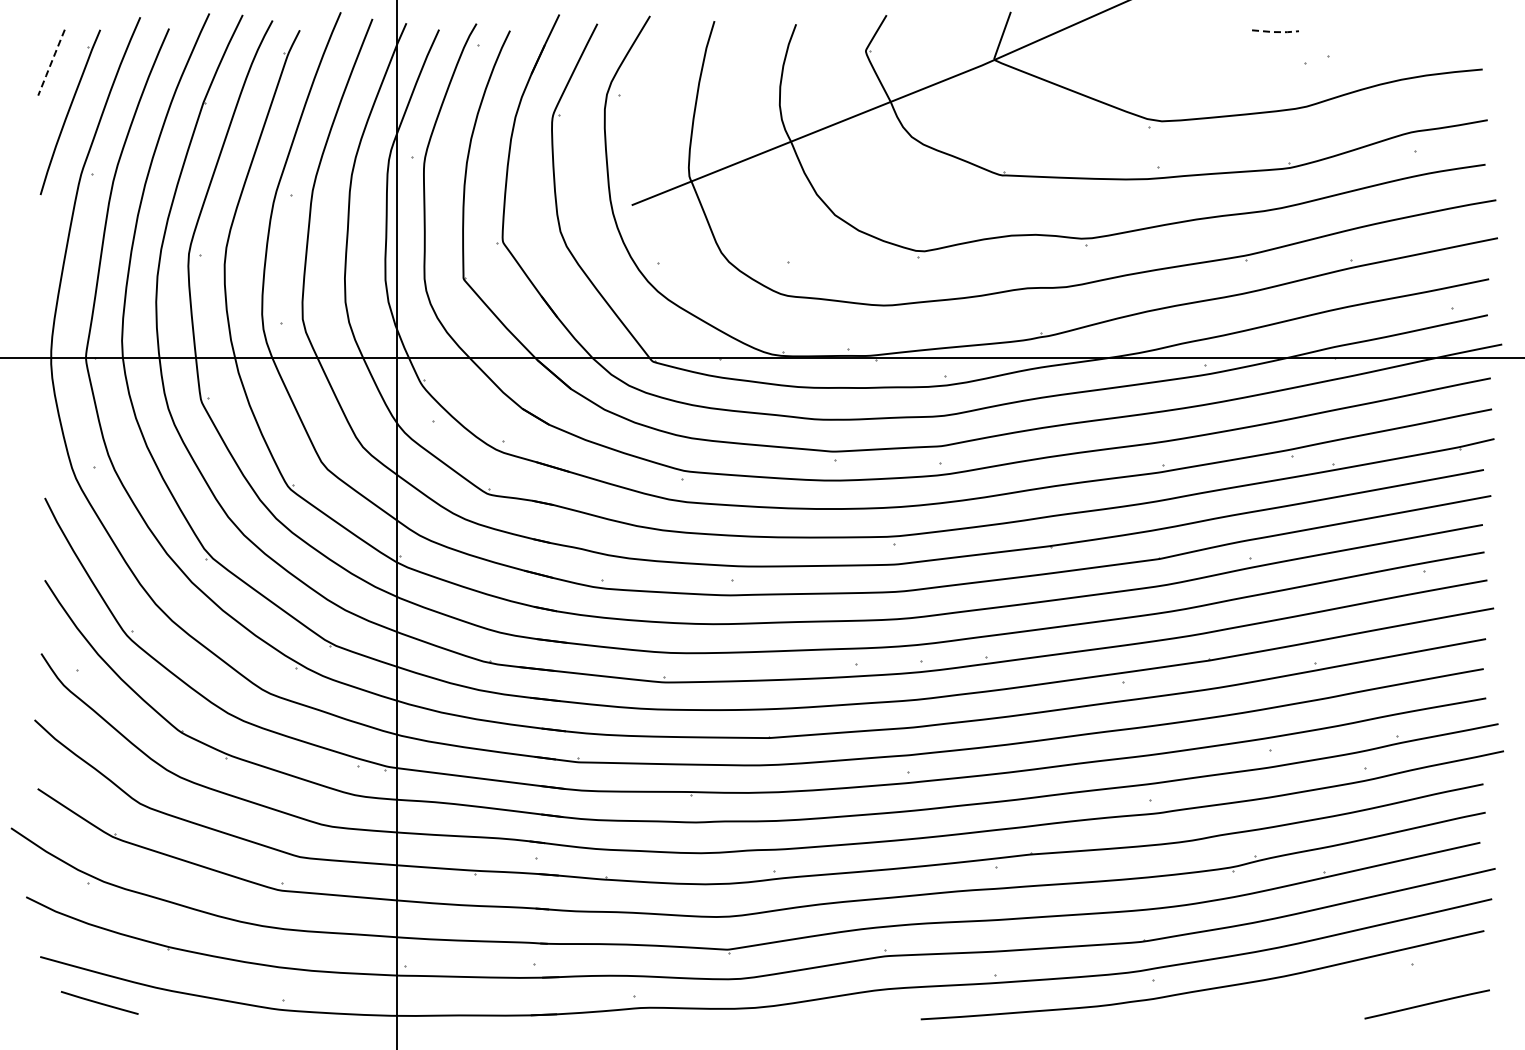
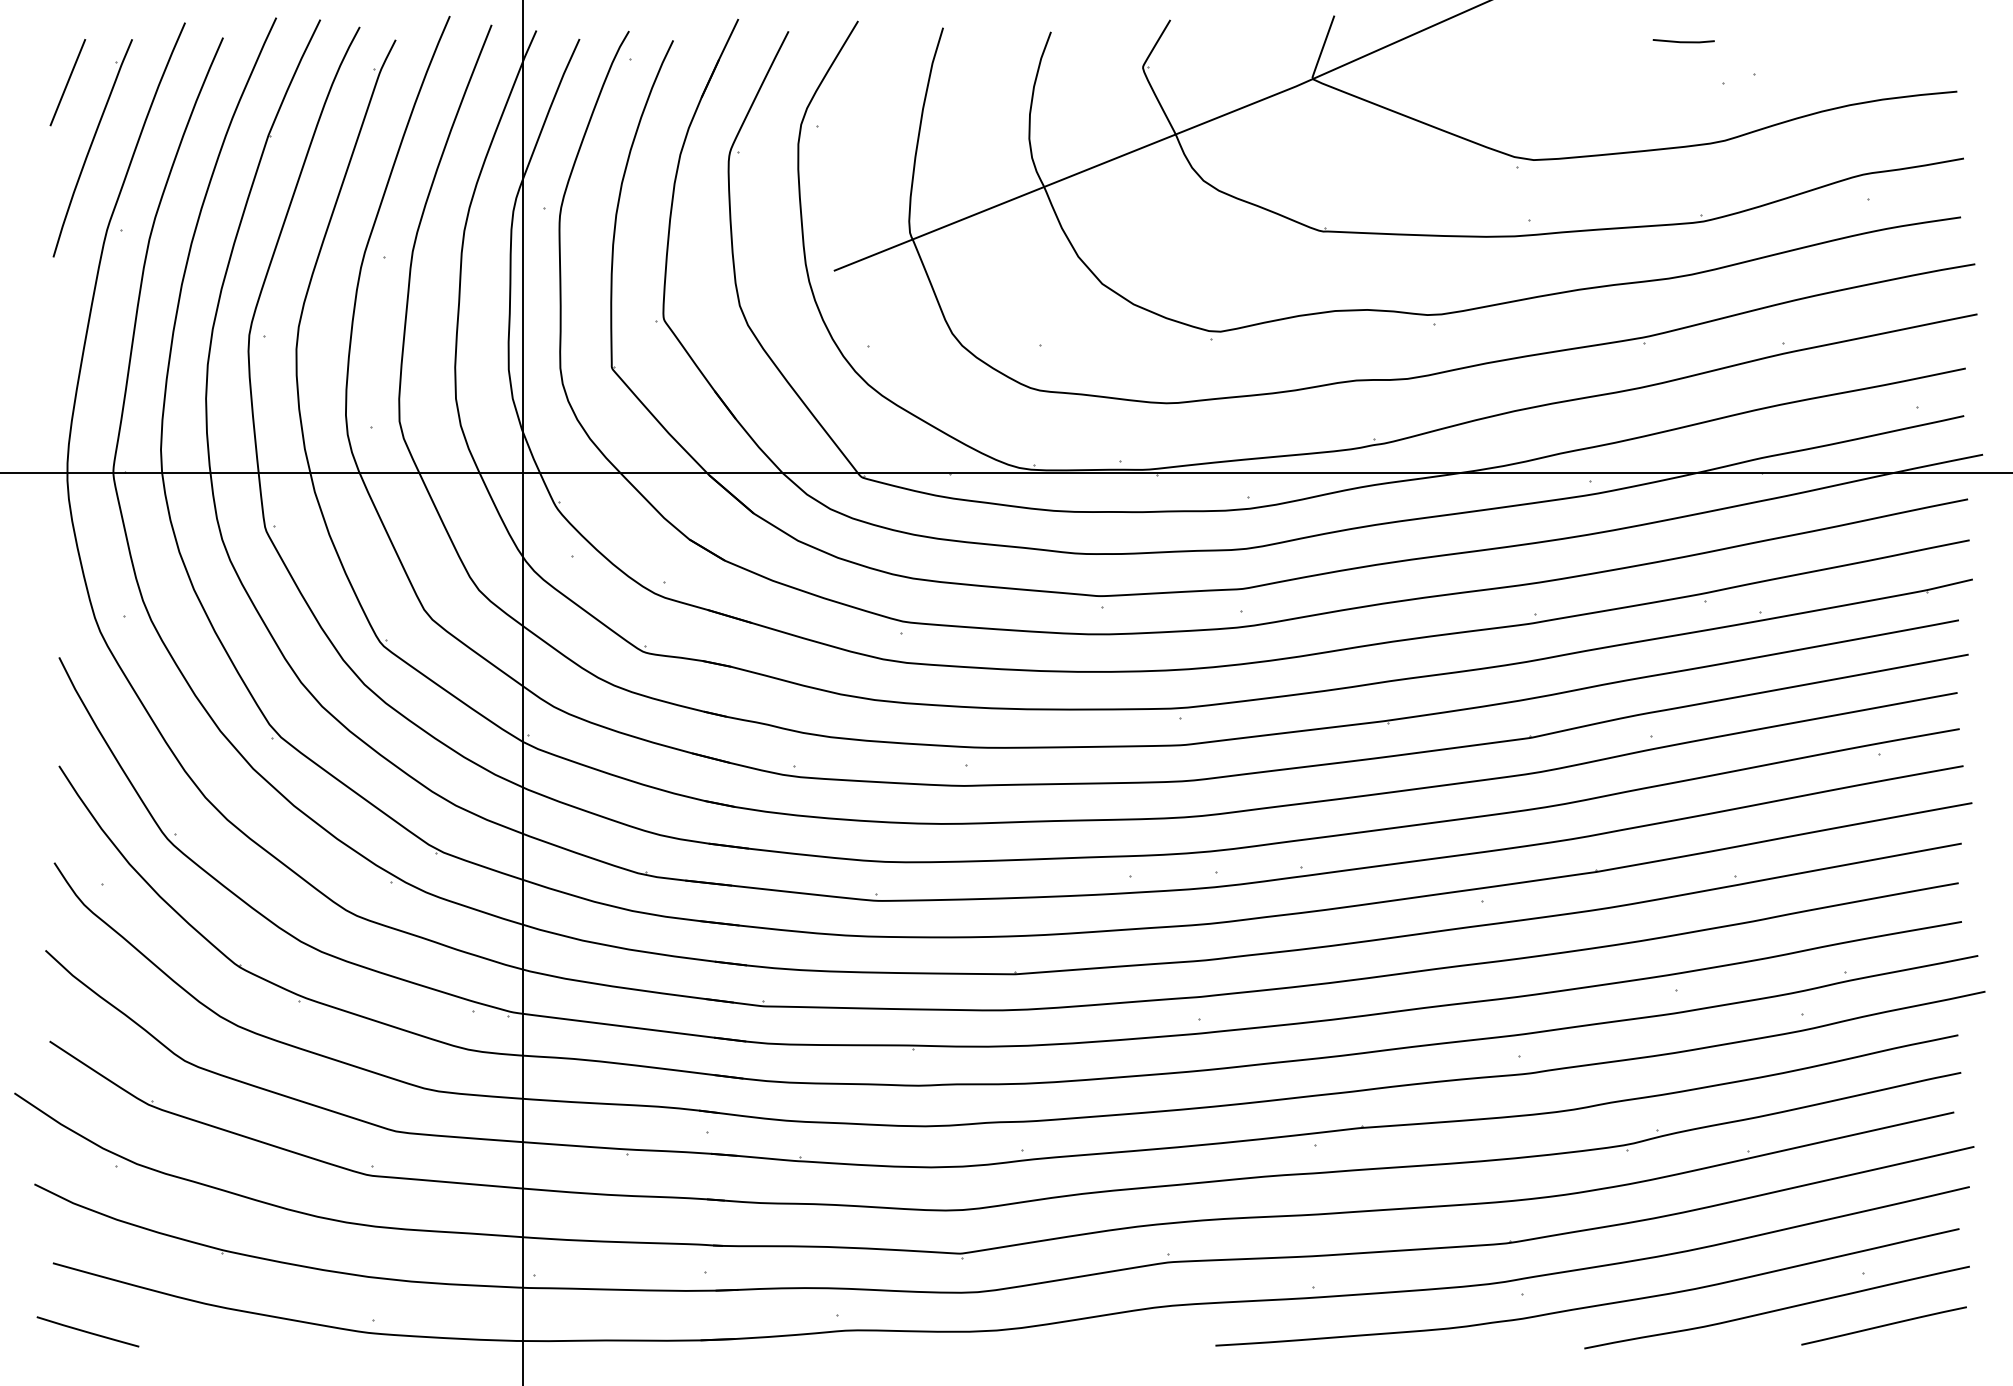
line: (1275, 32) -> (1683, 42), dashed -> solid
line: (51, 63) -> (67, 83), dashed -> solid
curve: (1346, 991) -> (1777, 1308), added
line: (99, 1002) -> (87, 1331), moved

